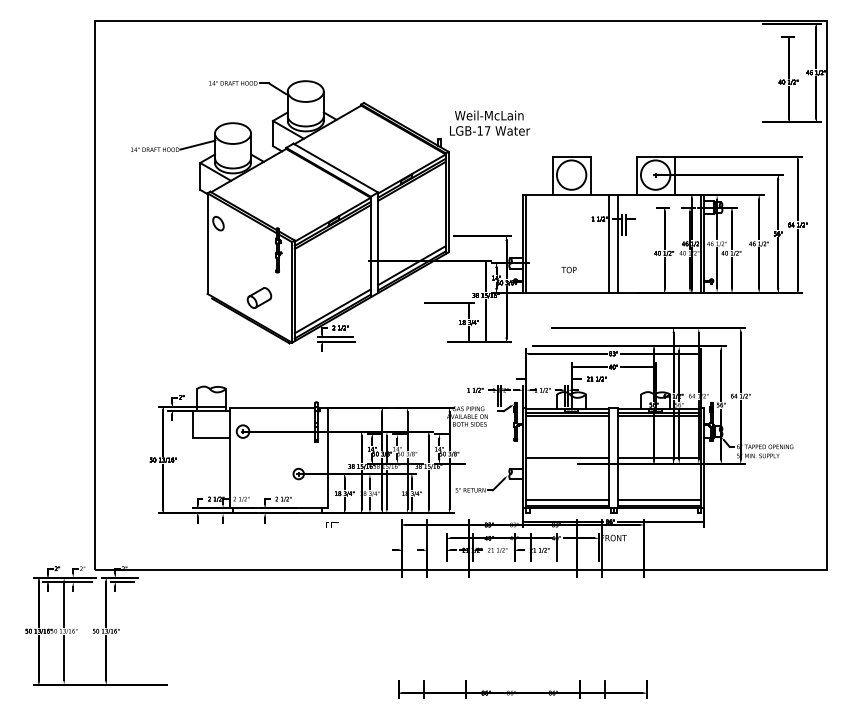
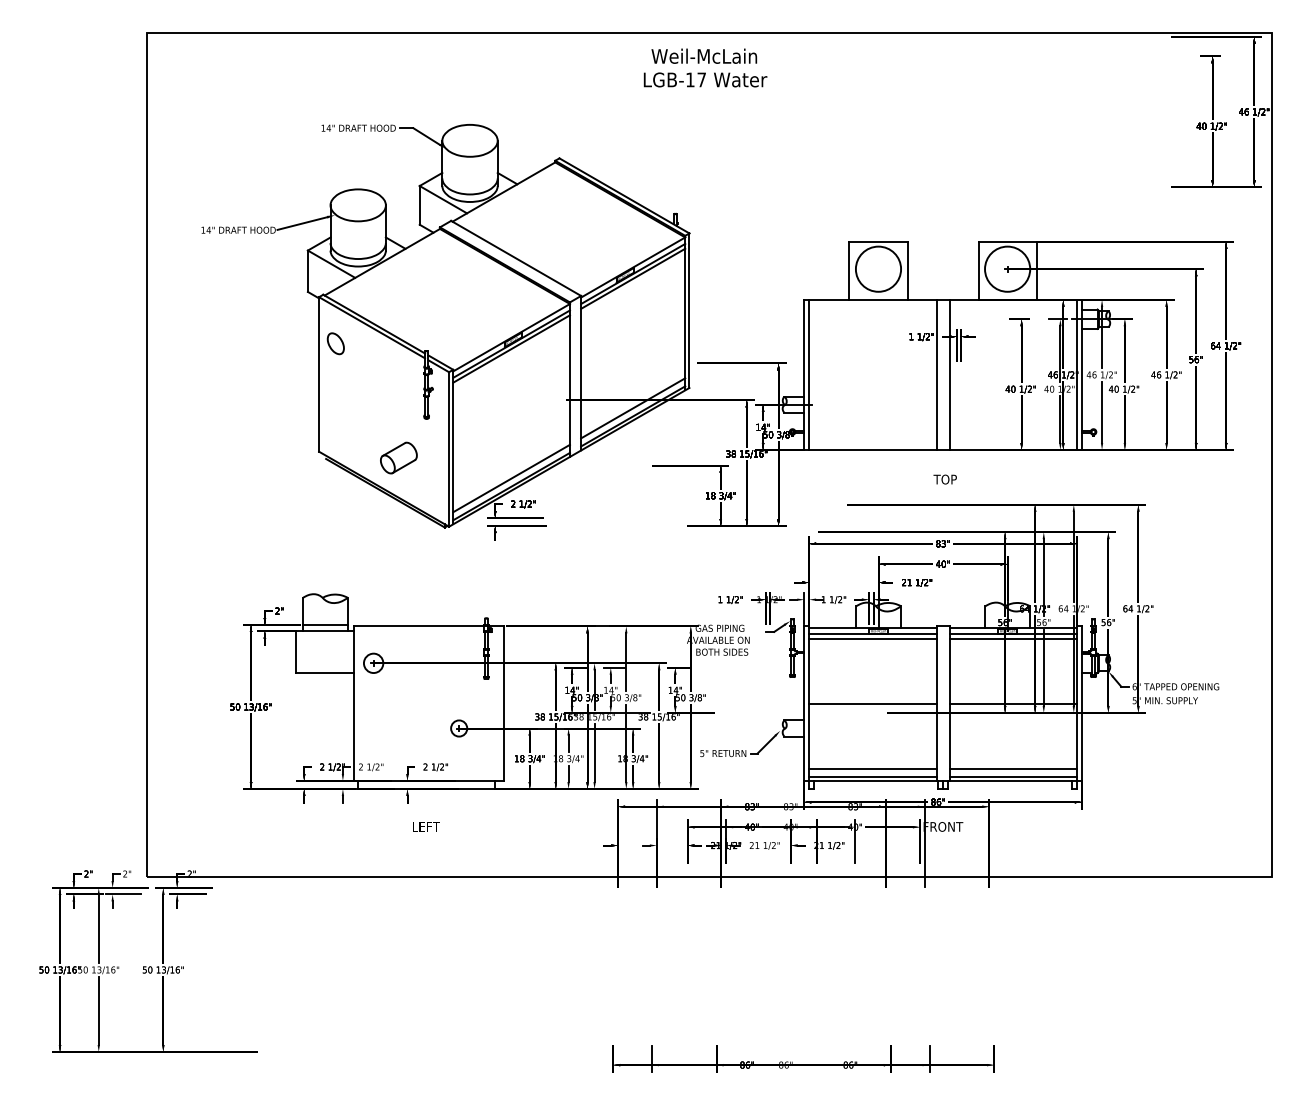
text: (490, 122) -> (706, 66), moved
text: (568, 269) -> (944, 478), moved
text: (332, 524) -> (429, 825), moved

